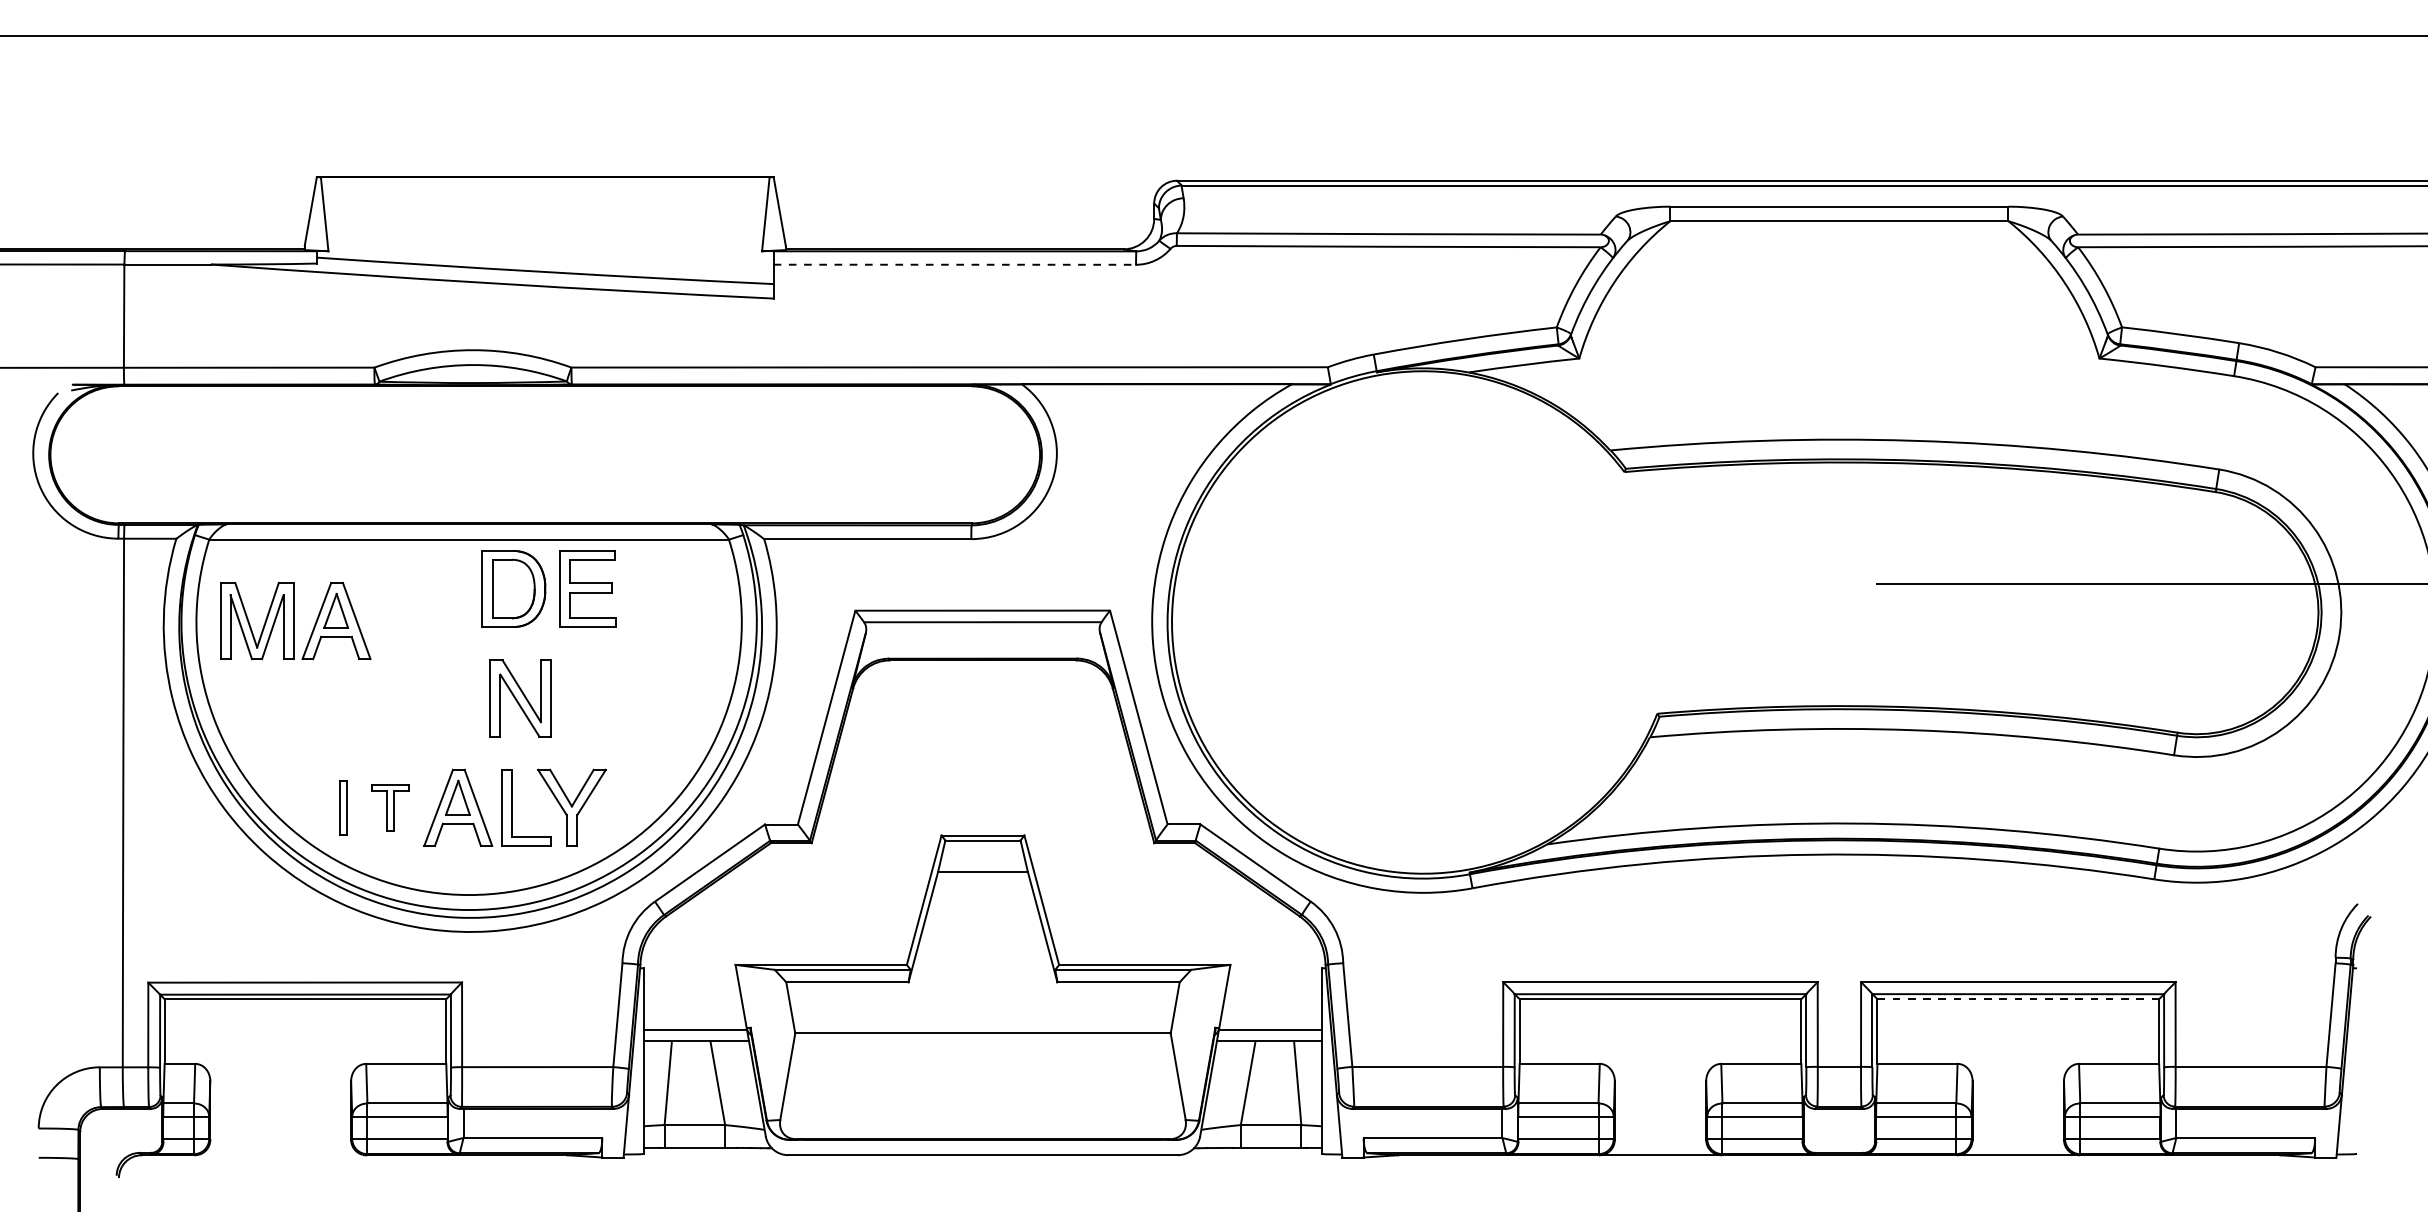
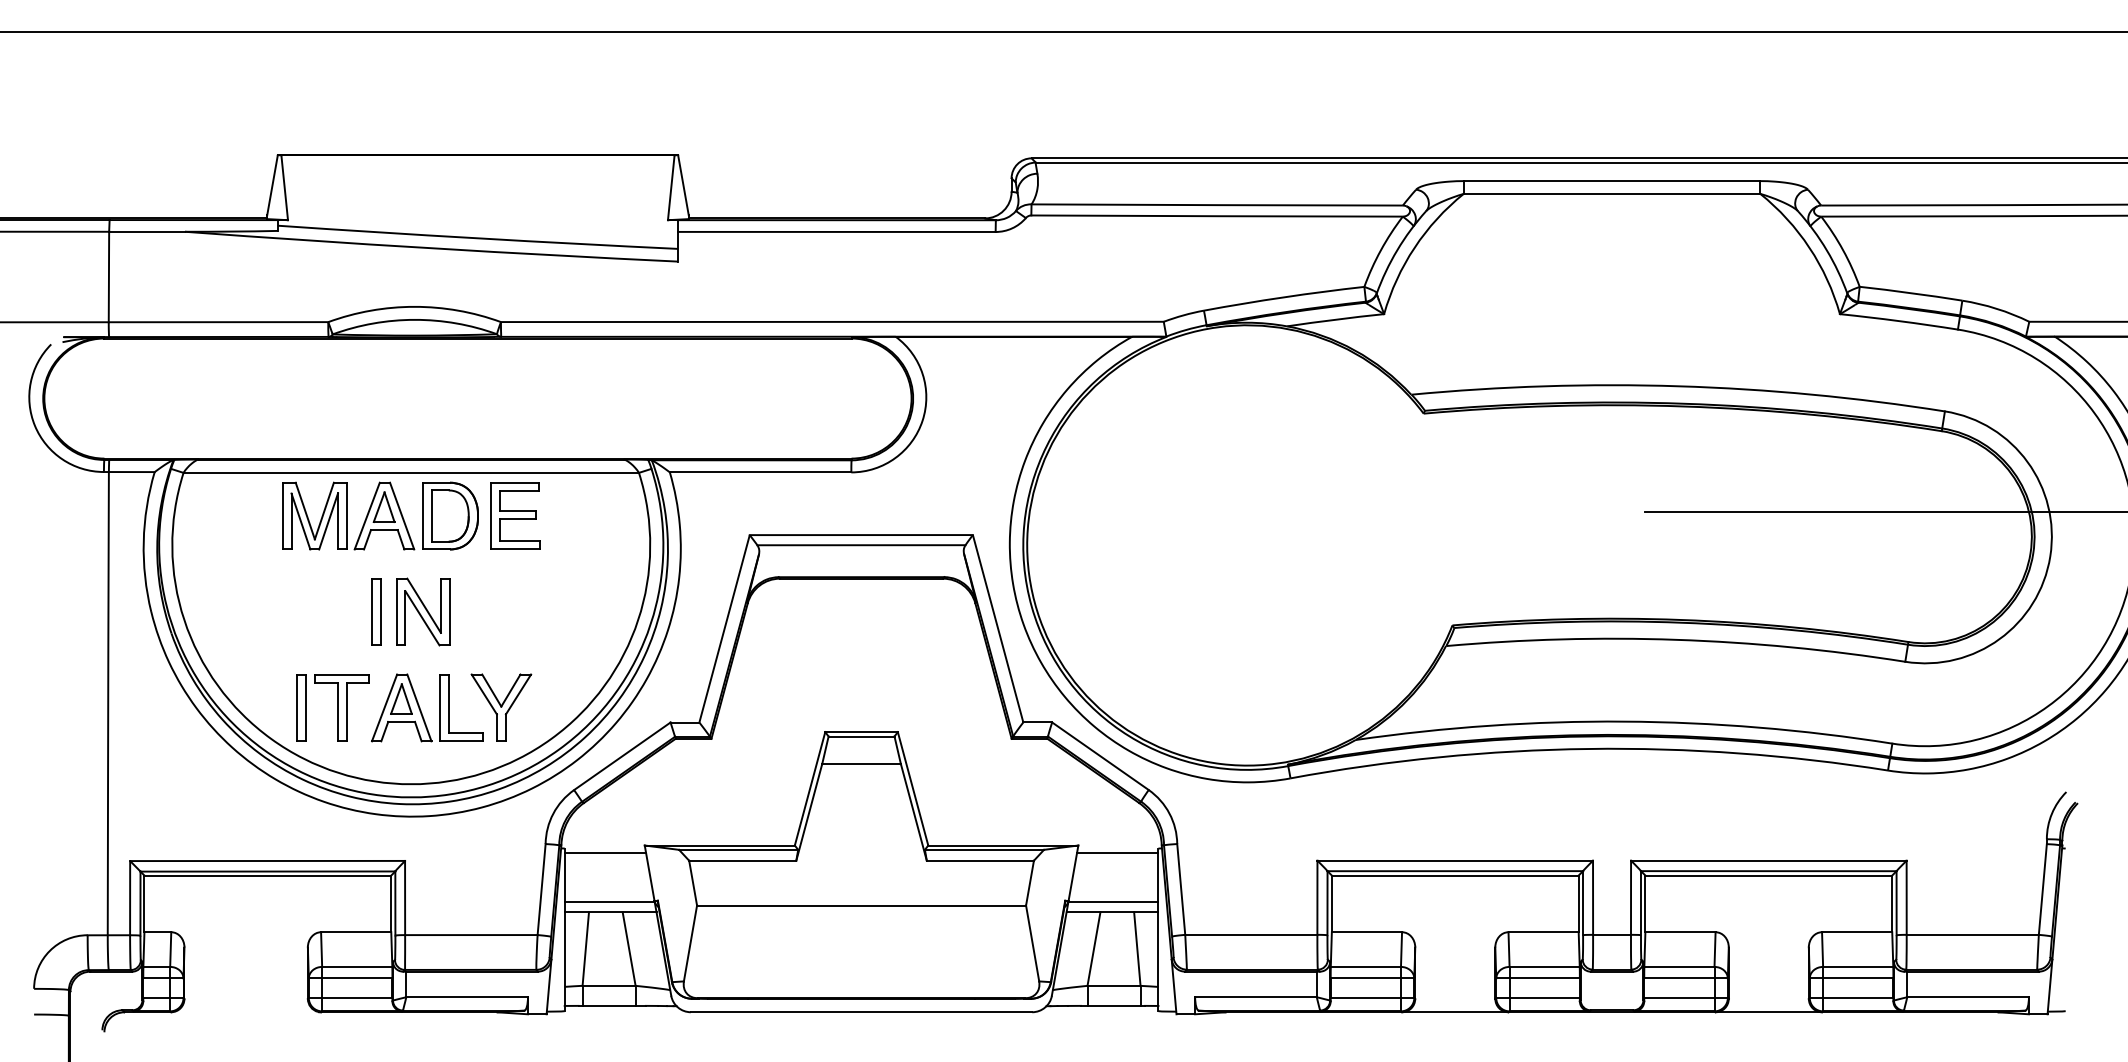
line: (955, 264) -> (837, 231), dashed -> solid
part: (295, 620) -> (348, 515), moved
part: (429, 698) -> (376, 612), added
part: (520, 698) -> (422, 612), moved
part: (342, 807) -> (300, 707), size x1.43
part: (390, 807) -> (342, 707), size x1.67
line: (690, 973) -> (605, 853), added
line: (1274, 973) -> (1117, 853), added
line: (2018, 999) -> (1768, 875), dashed -> solid

